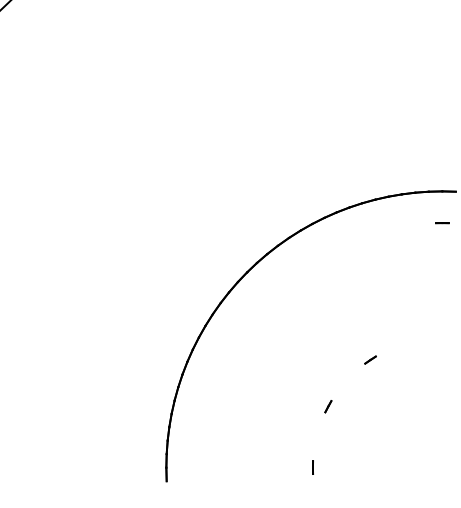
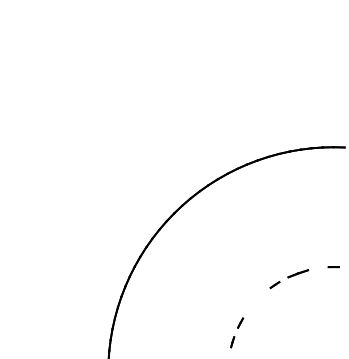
line: (442, 223) -> (333, 267), moved
line: (398, 345) -> (297, 273), added
line: (318, 430) -> (232, 342), added

